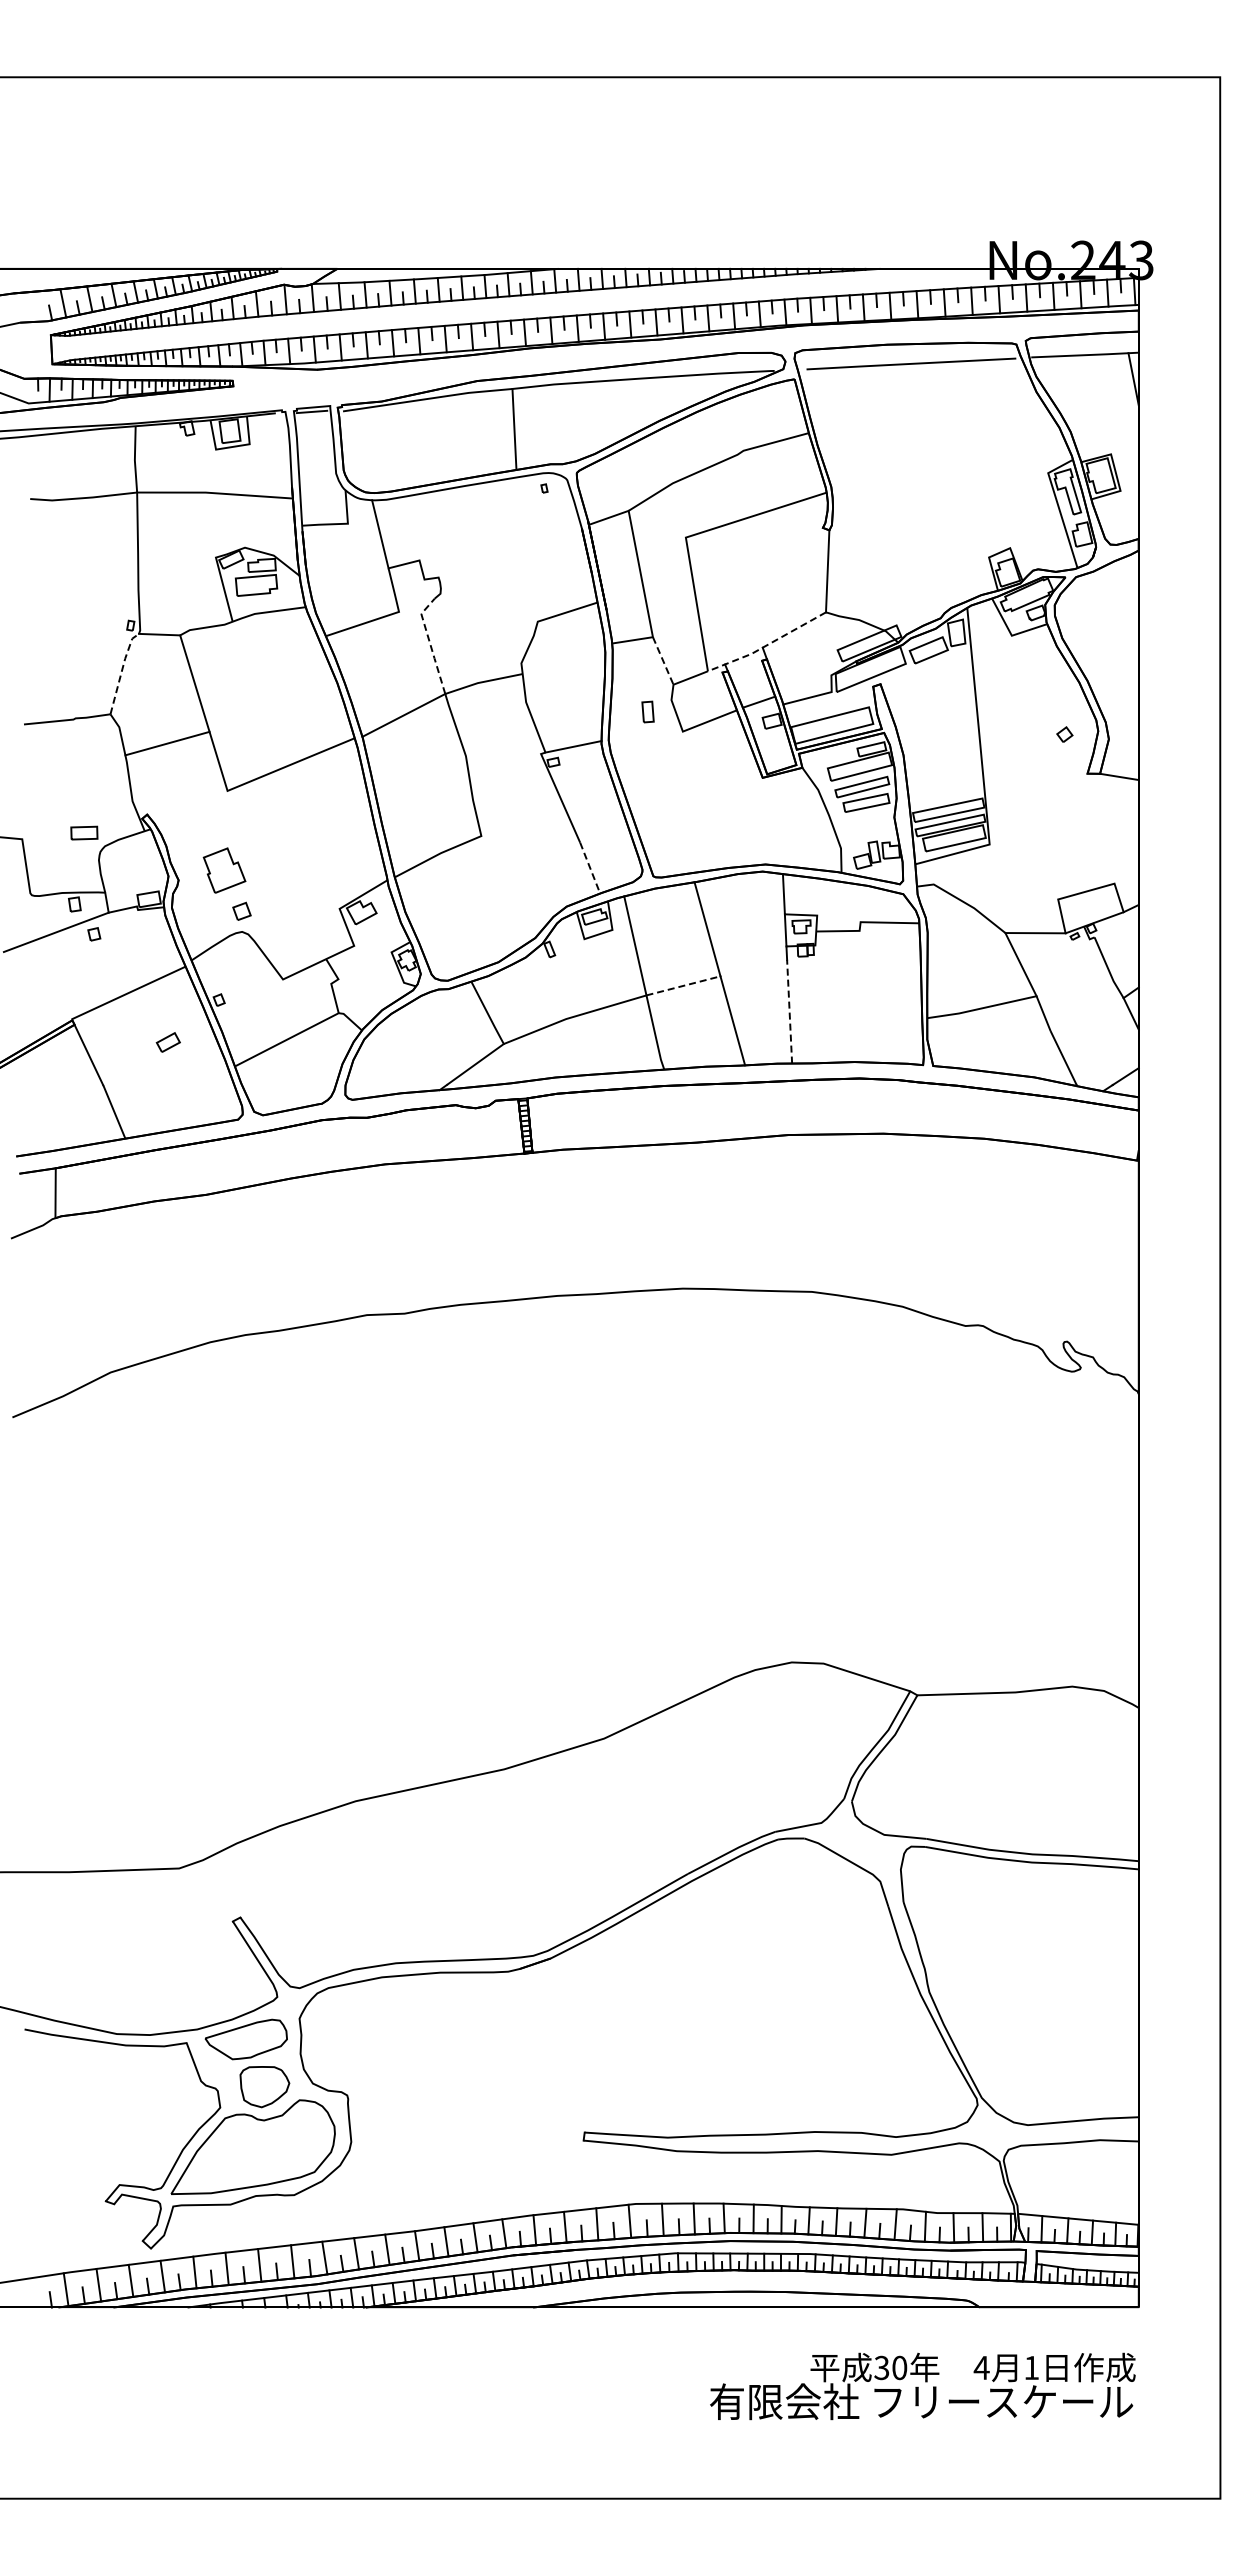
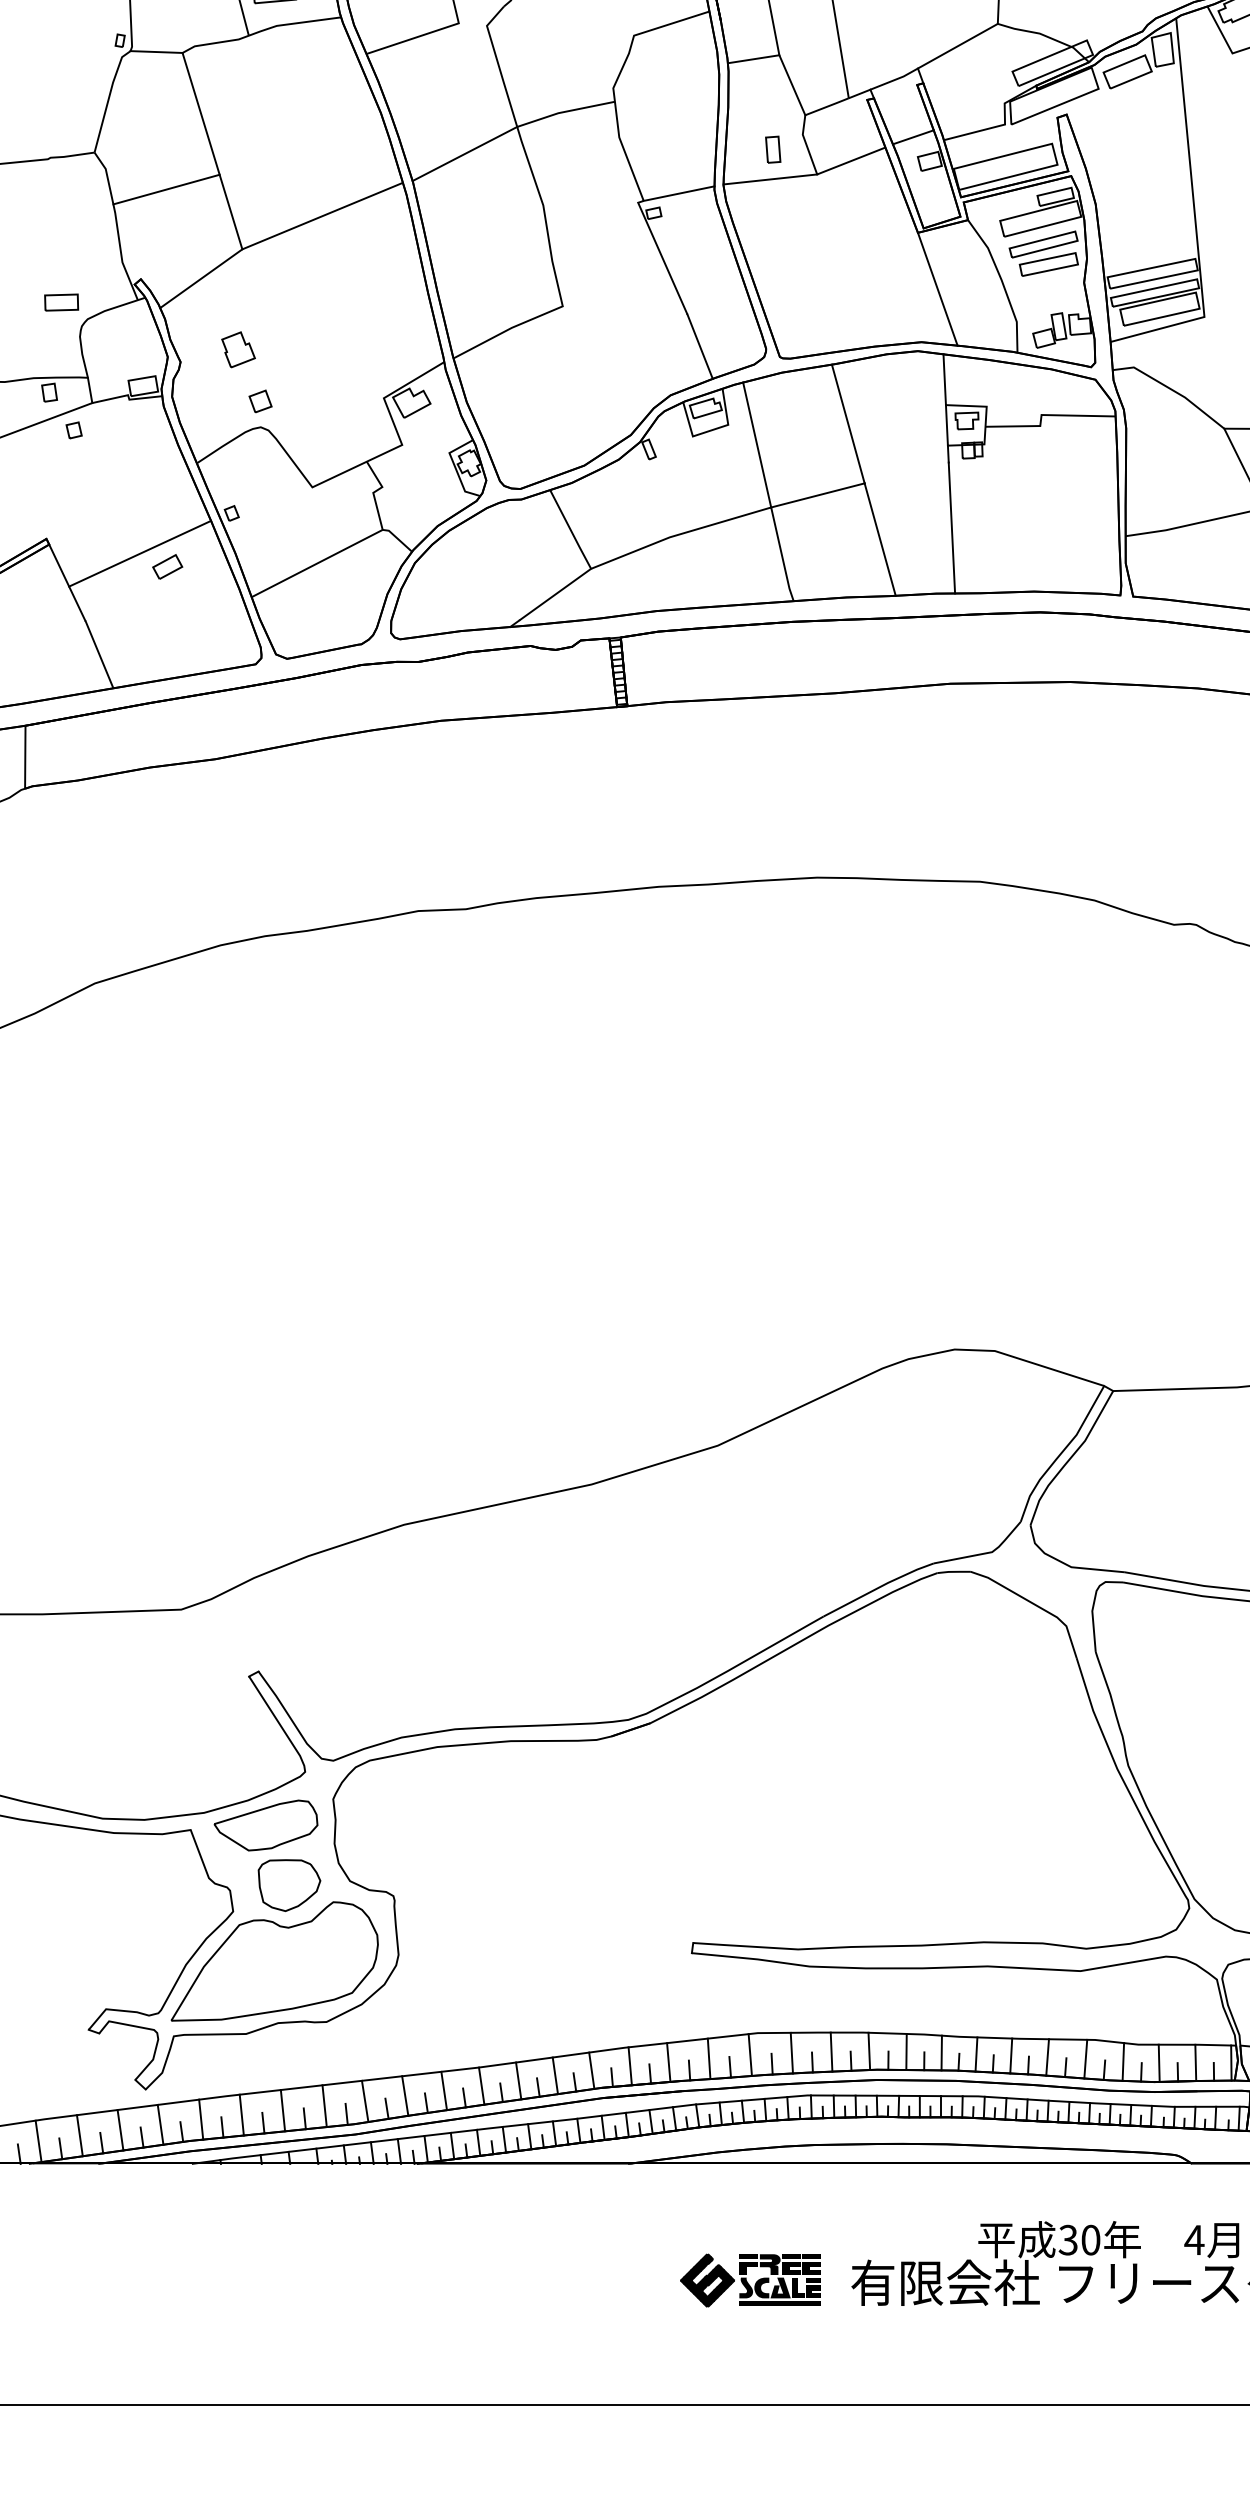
line: (430, 643) -> (498, 63), dashed -> solid
line: (767, 644) -> (923, 64), dashed -> solid
line: (663, 660) -> (792, 84), dashed -> solid
line: (122, 670) -> (109, 97), dashed -> solid
line: (645, 735) -> (769, 179), added
line: (194, 813) -> (200, 277), added
line: (778, 822) -> (937, 289), added
line: (590, 868) -> (700, 347), dashed -> solid
part: (224, 870) -> (238, 349), size x0.62
line: (683, 985) -> (817, 494), dashed -> solid
line: (128, 993) -> (140, 554), moved
line: (789, 1011) -> (951, 527), dashed -> solid
part: (629, 2399) -> (749, 2279), added

